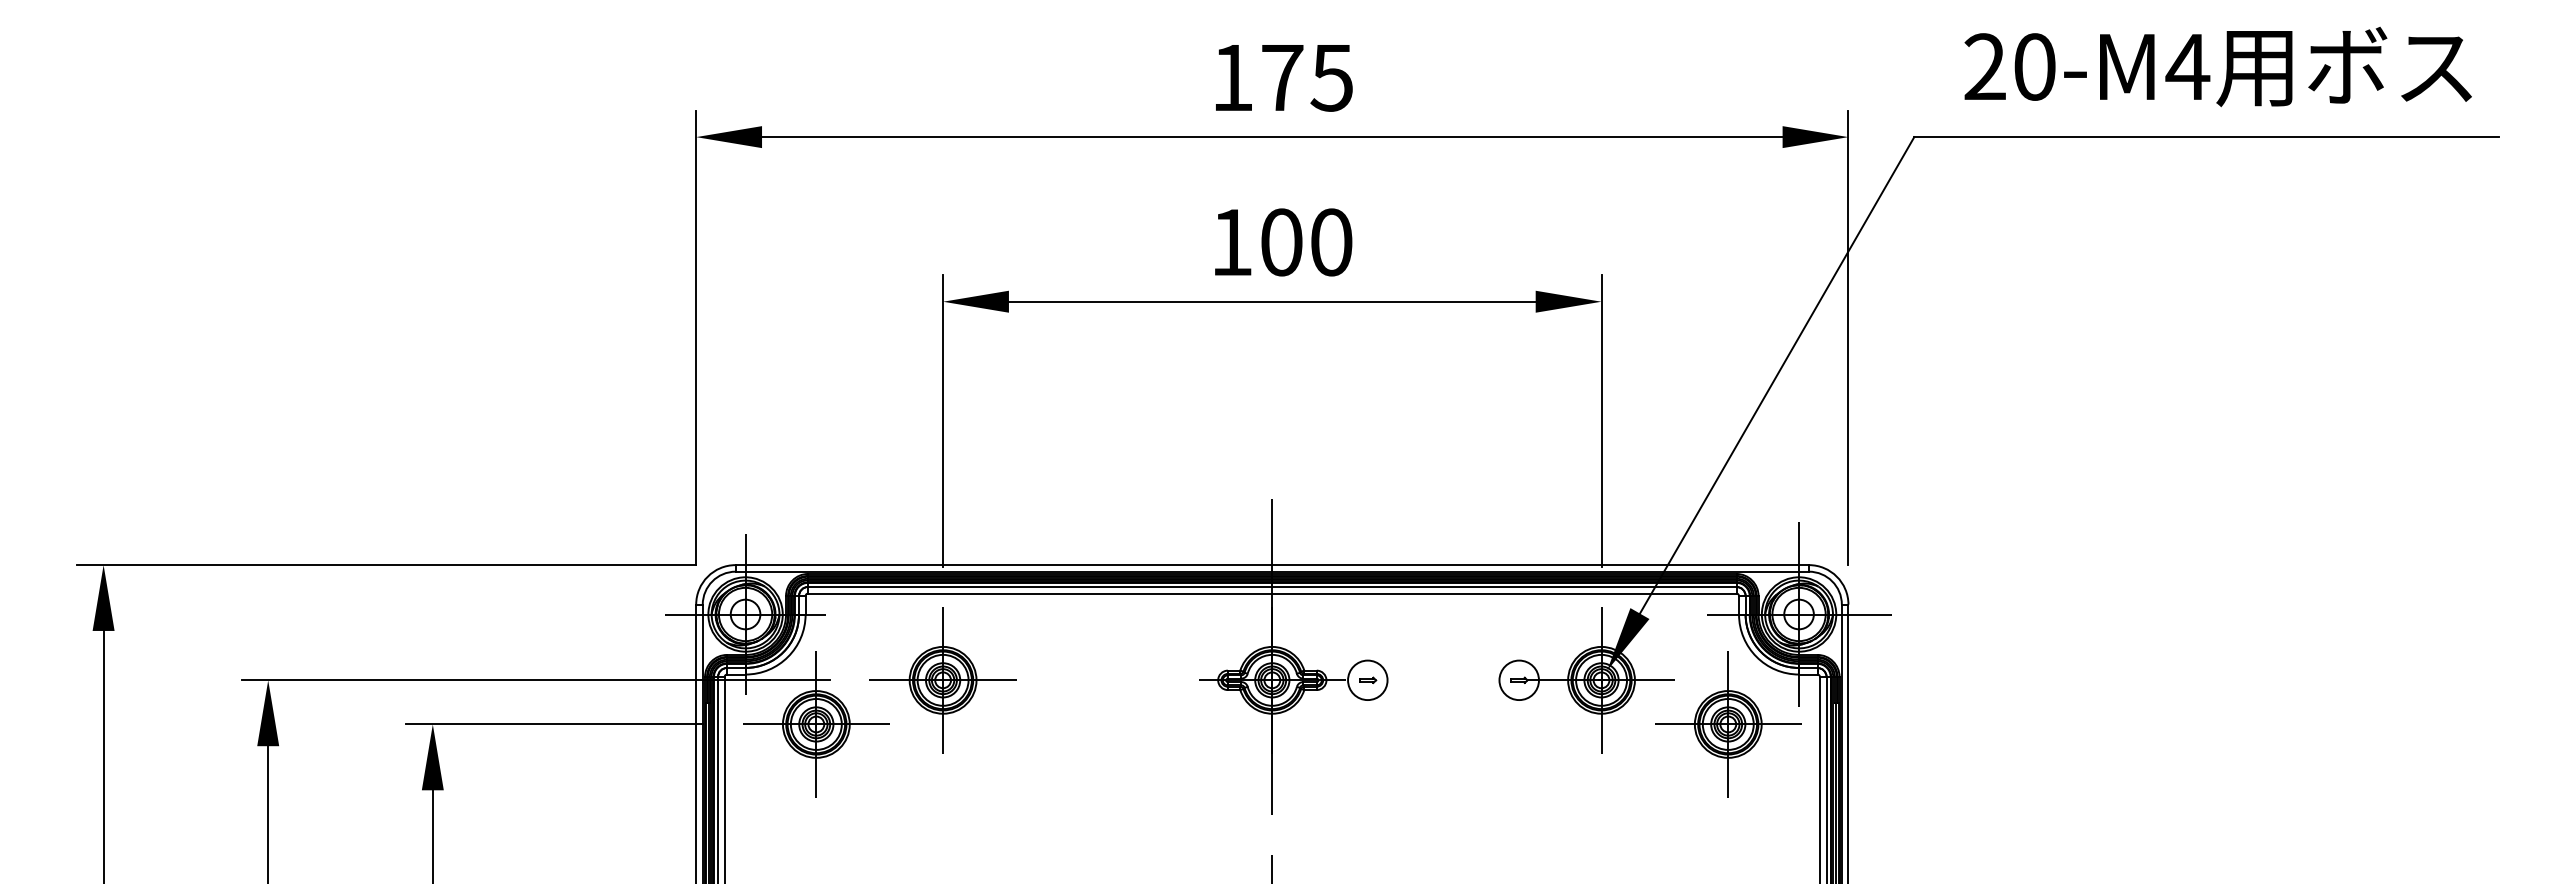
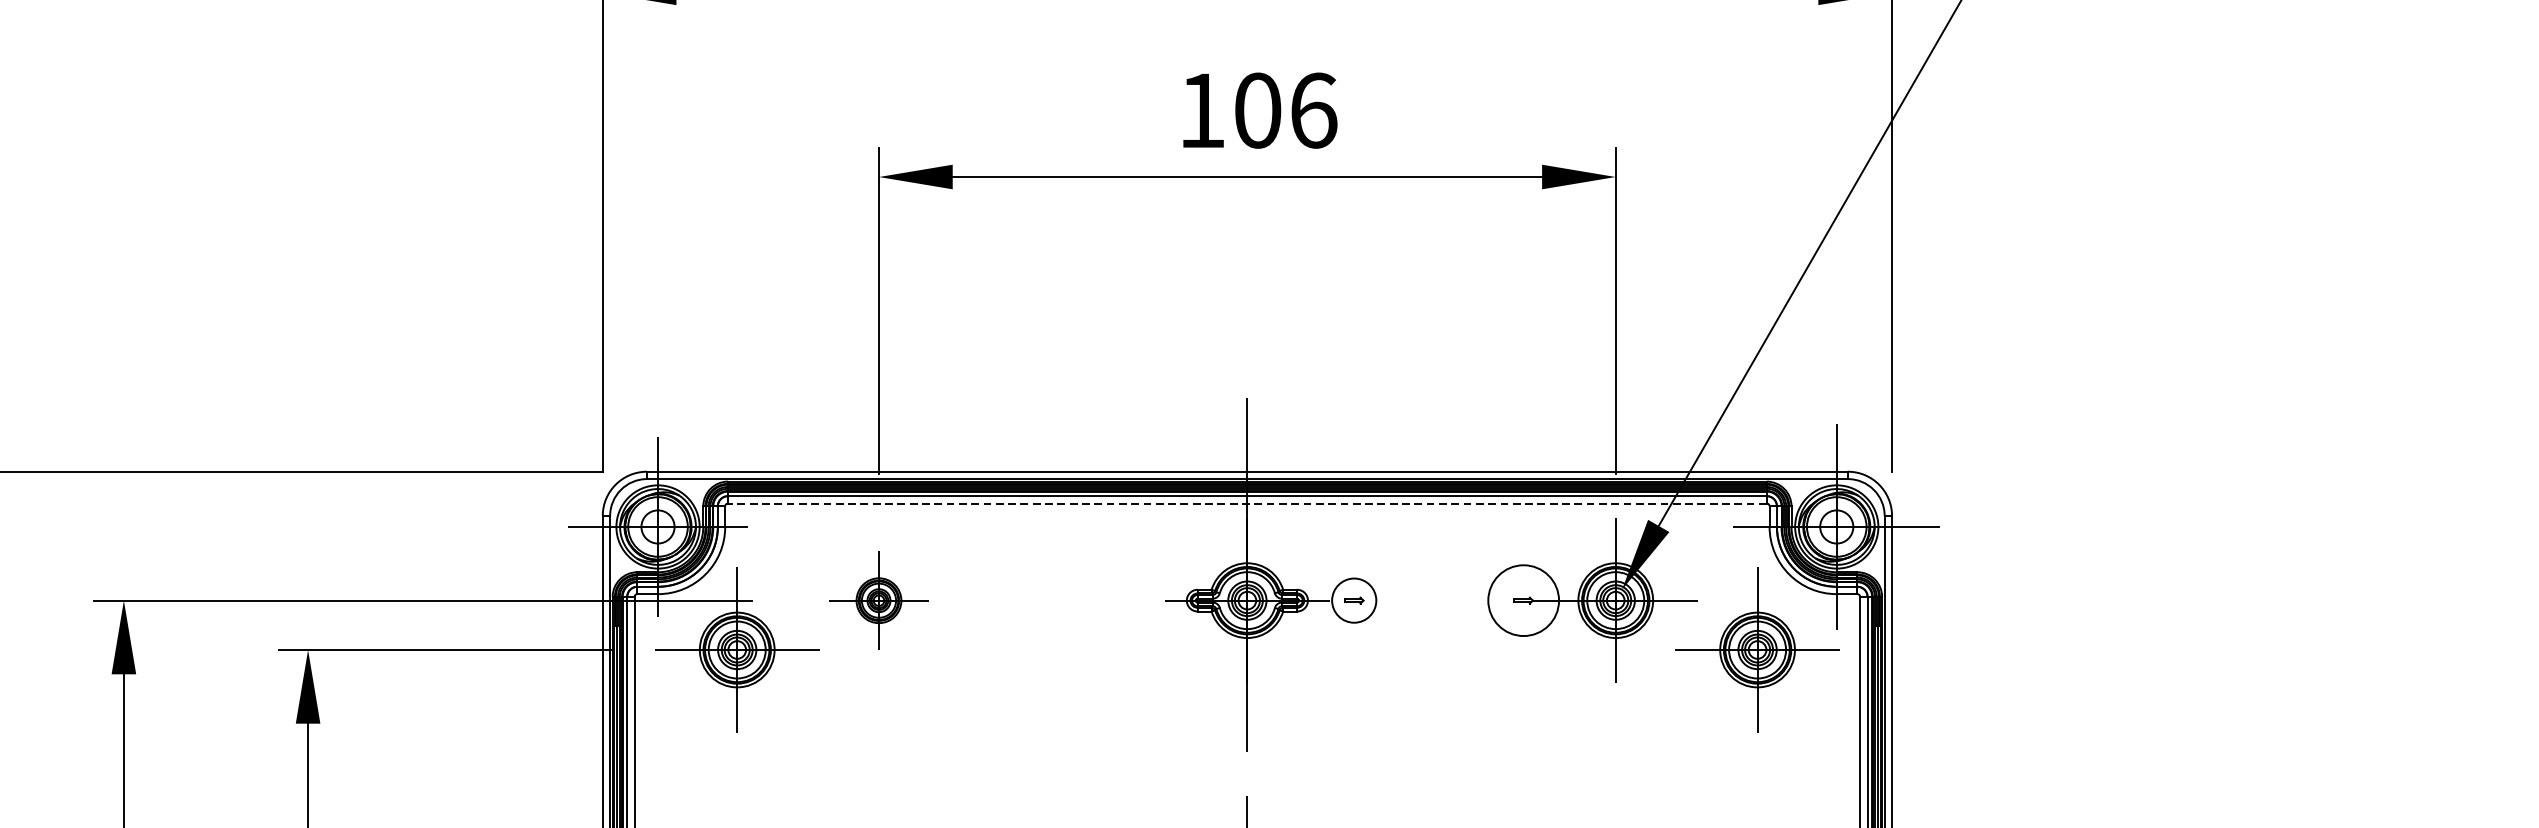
text: (1331, 242) -> (1313, 110), 100 -> 106
line: (1271, 593) -> (1246, 503), solid -> dashed
part: (942, 680) -> (878, 600), size x0.6
circle: (1518, 680) -> (1522, 600), size x1.6

